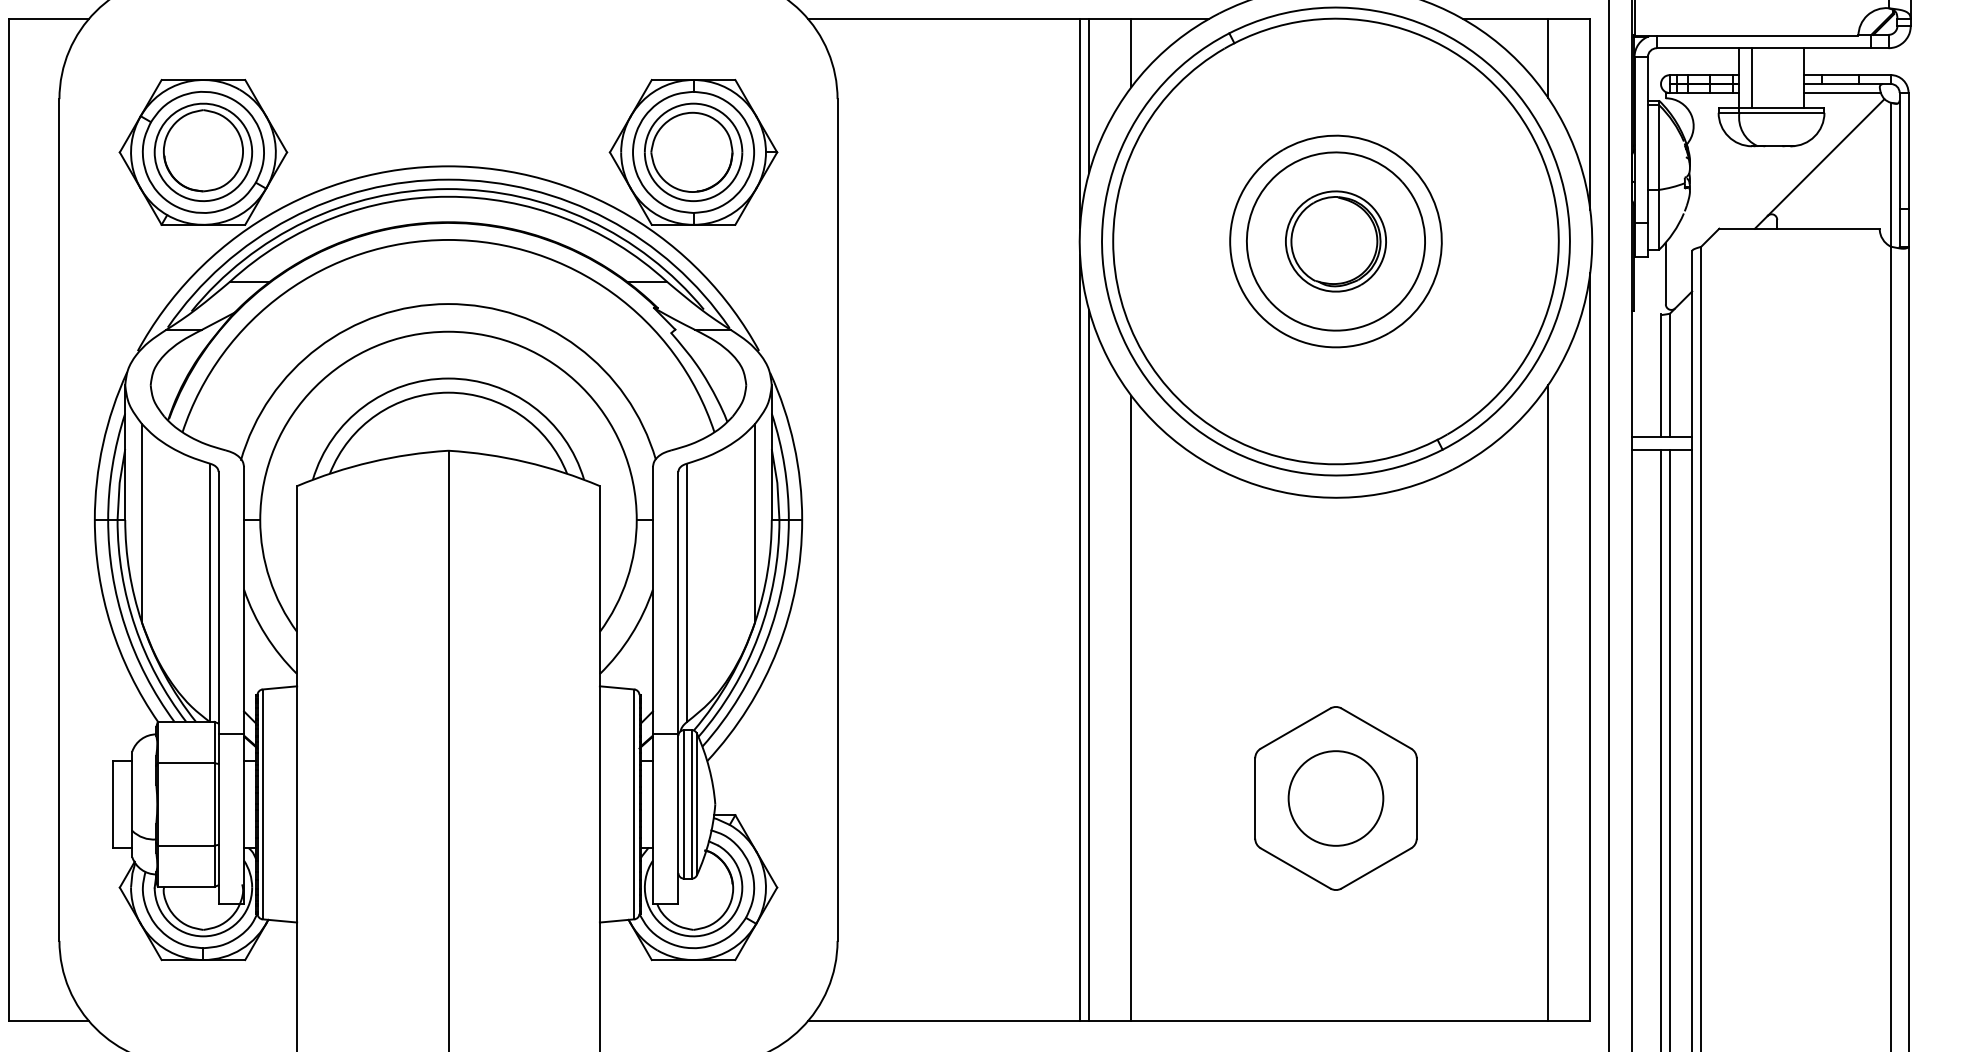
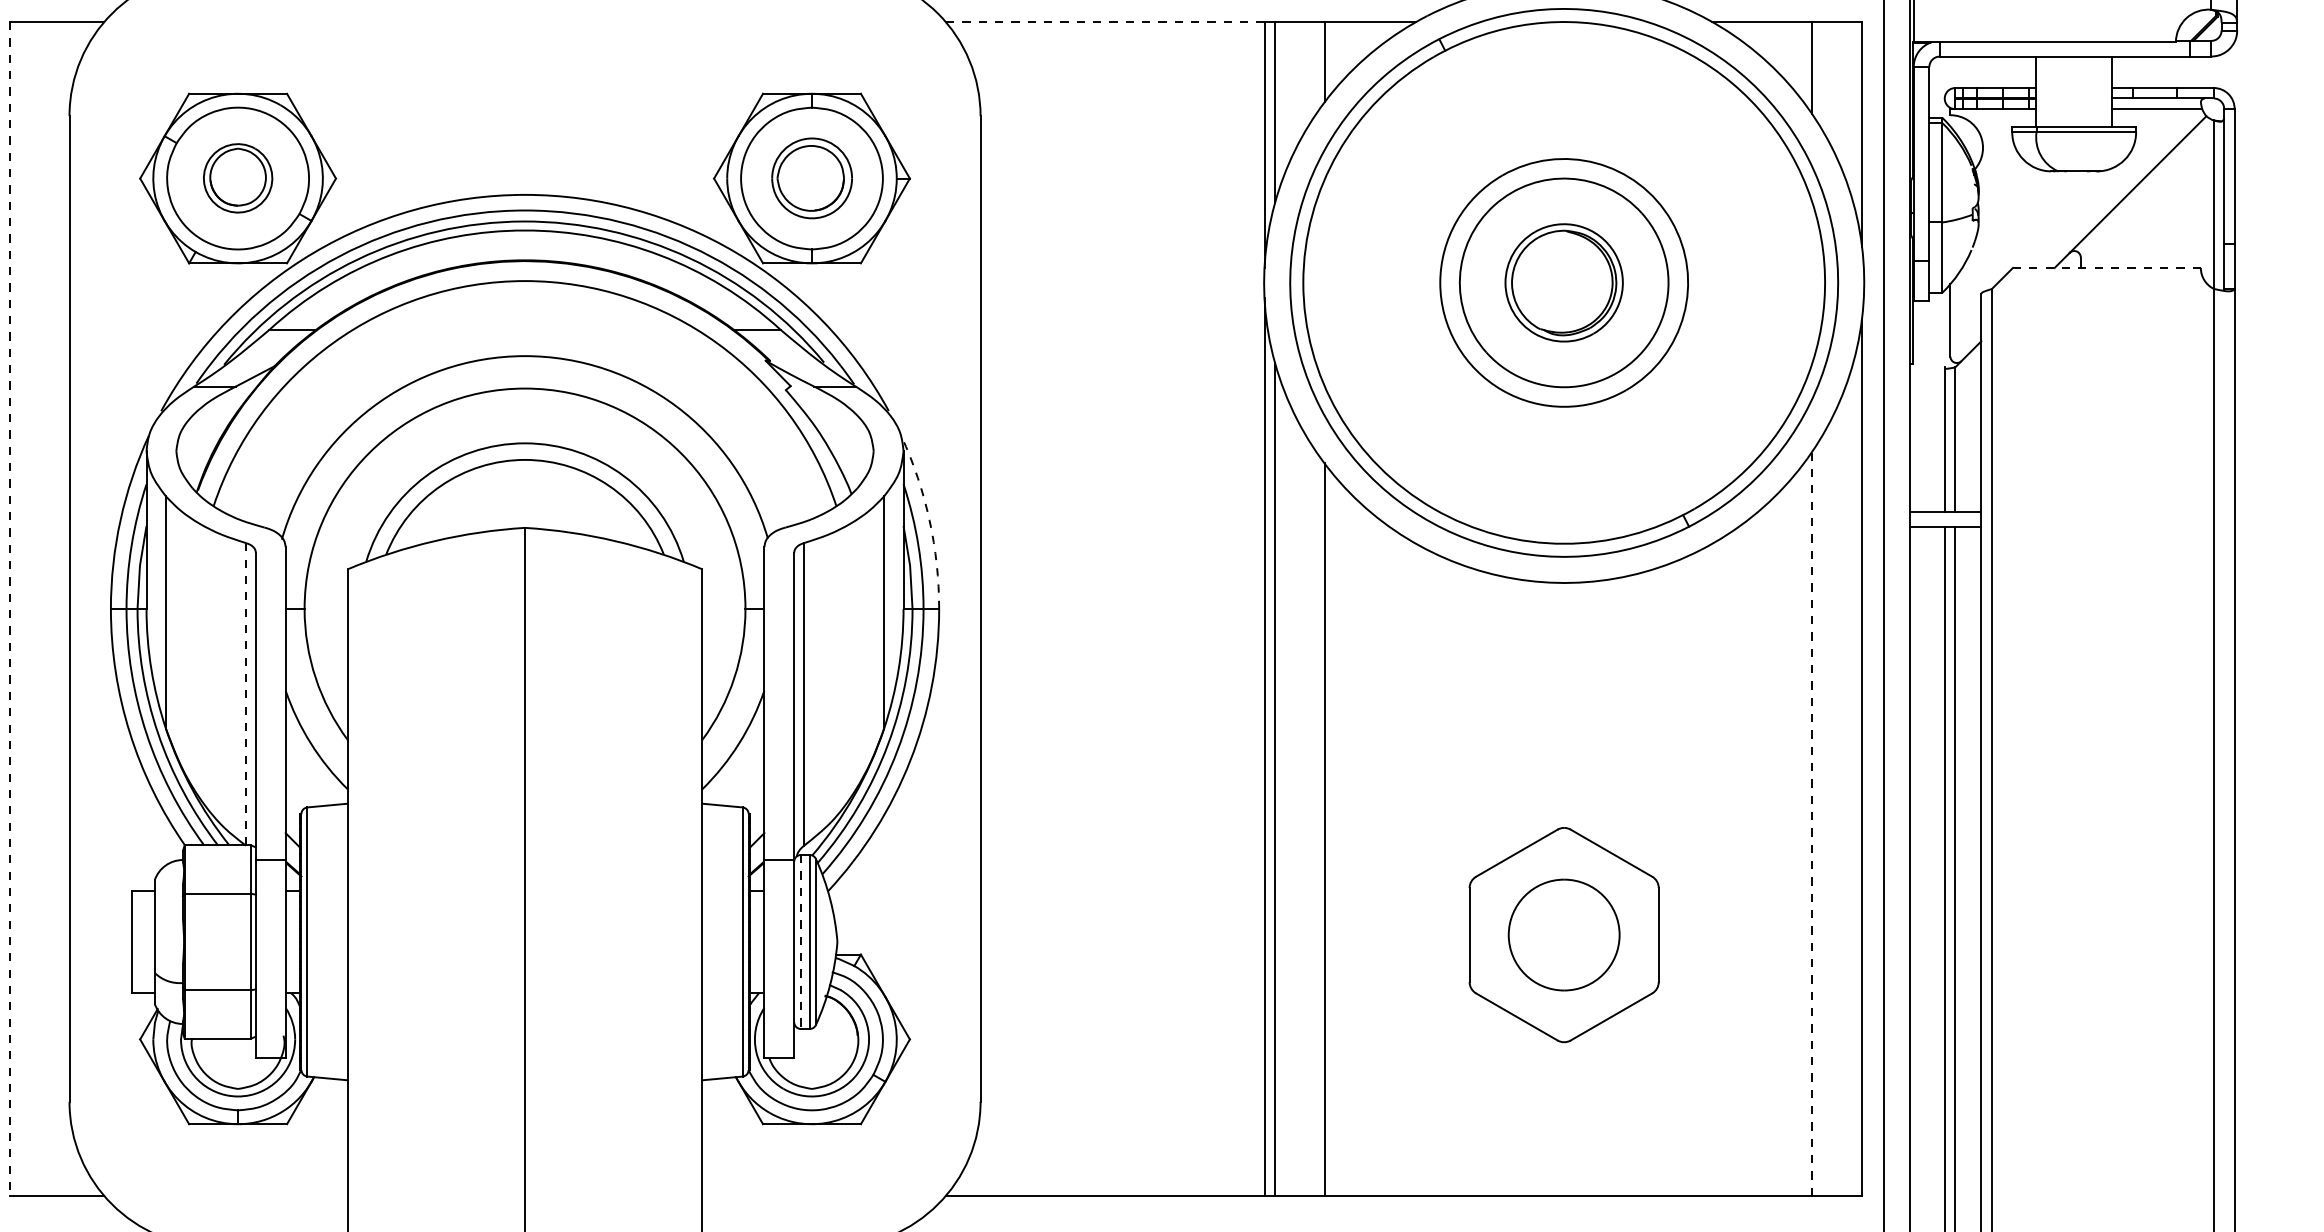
line: (943, 18) -> (1104, 21), solid -> dashed
line: (1751, 78) -> (2050, 92), removed
part: (203, 151) -> (238, 177), size x0.6
part: (693, 151) -> (811, 177), size x0.7
line: (1799, 228) -> (2106, 267), solid -> dashed
arc: (794, 444) -> (930, 520), solid -> dashed
line: (8, 520) -> (9, 609), solid -> dashed
line: (210, 592) -> (246, 693), solid -> dashed
line: (1547, 703) -> (1811, 823), solid -> dashed
line: (684, 804) -> (801, 942), solid -> dashed

